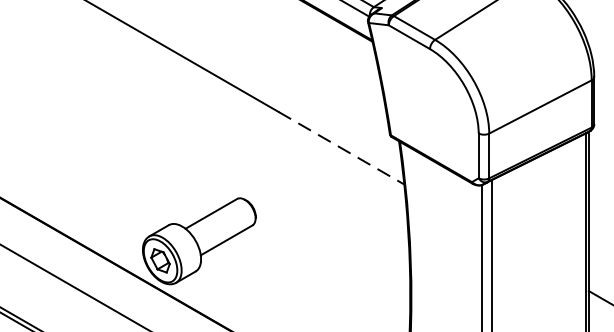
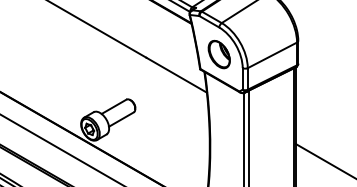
part: (428, 105) -> (218, 54), added
line: (341, 148) -> (176, 75), dashed -> solid

